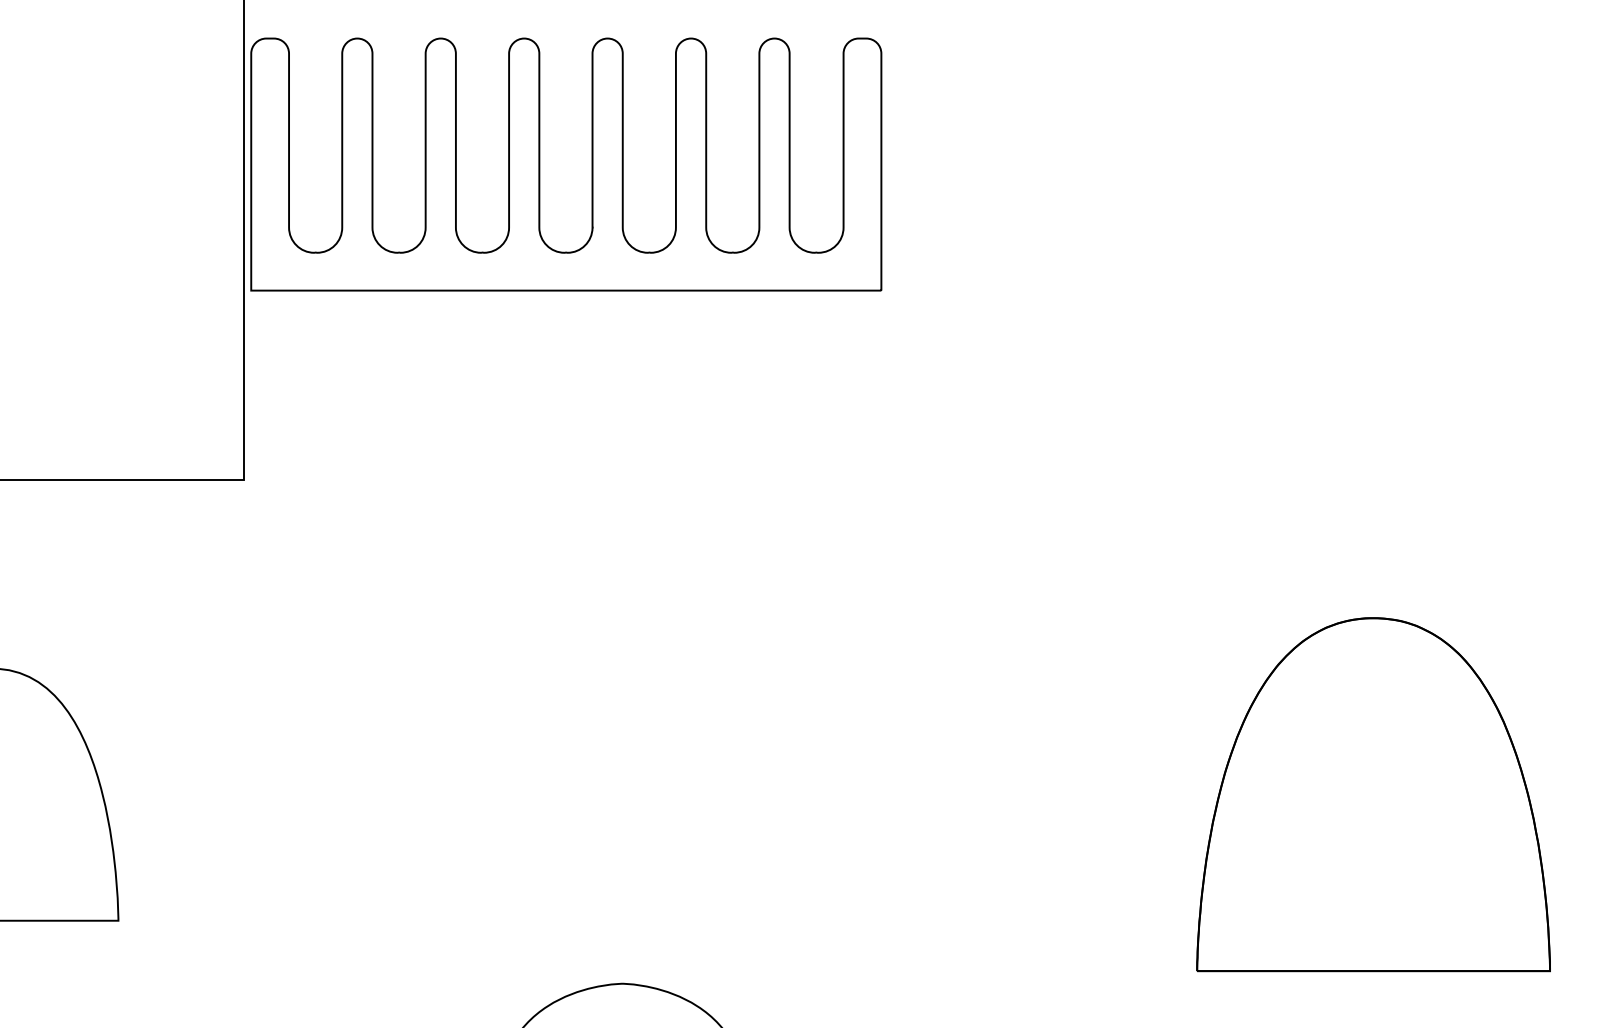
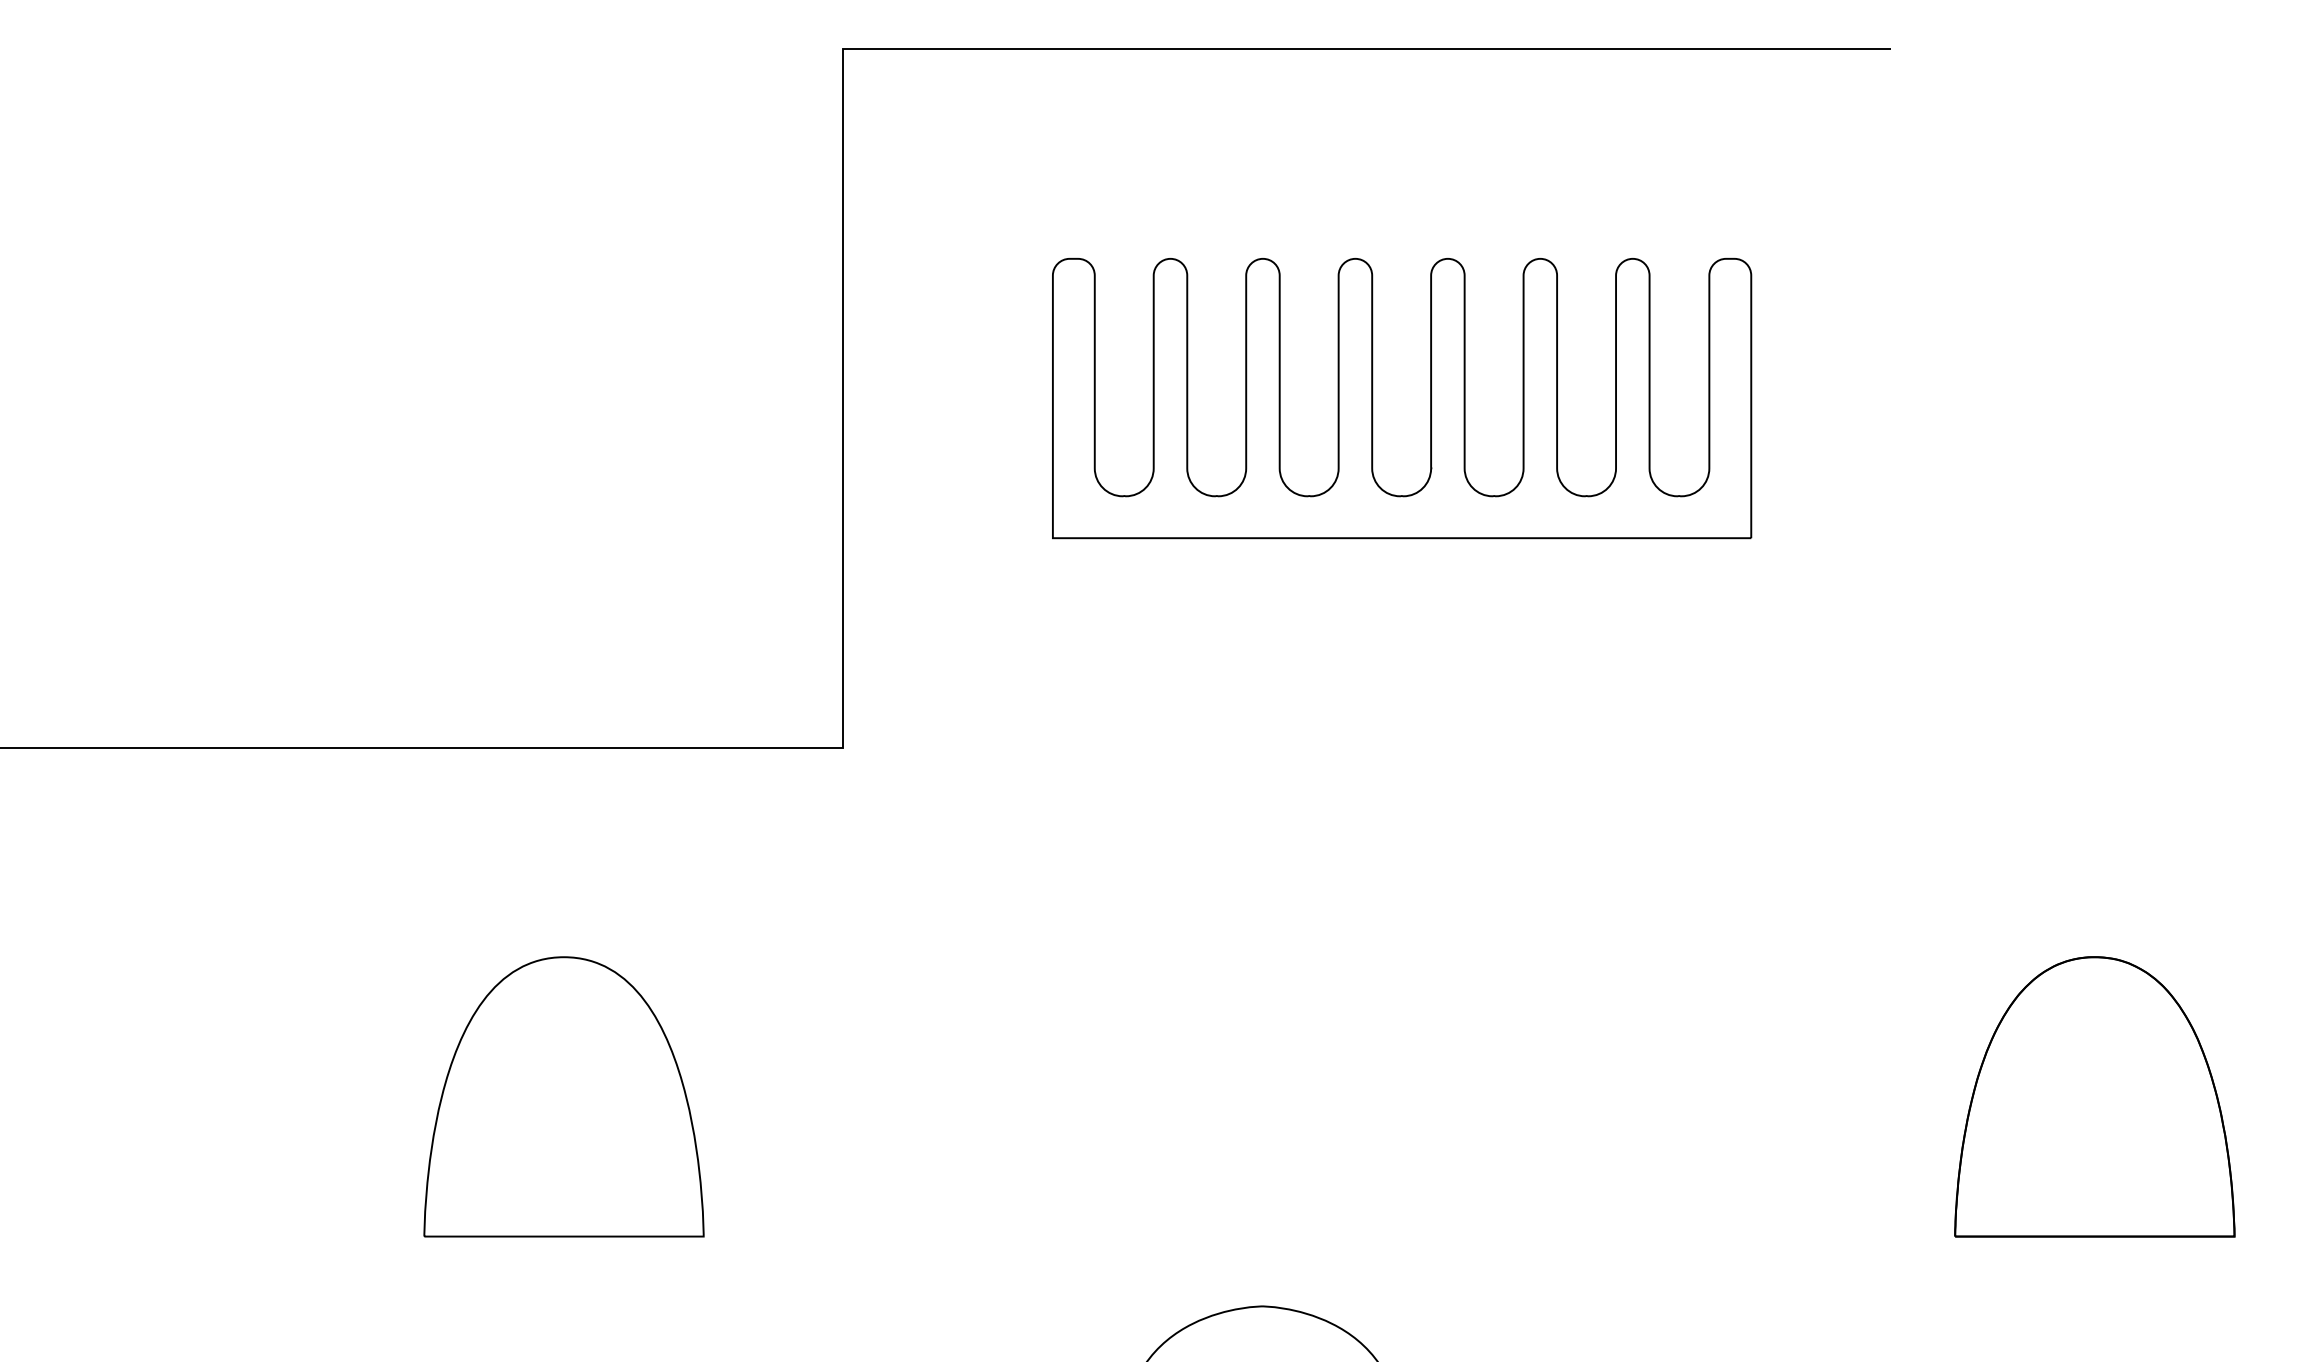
part: (591, 164) -> (1430, 398), moved
part: (1373, 794) -> (2094, 1096), size x0.71

